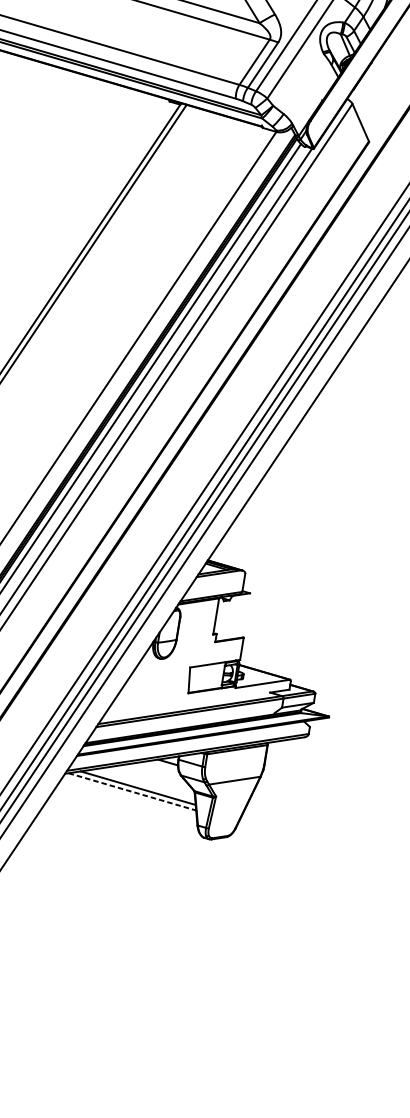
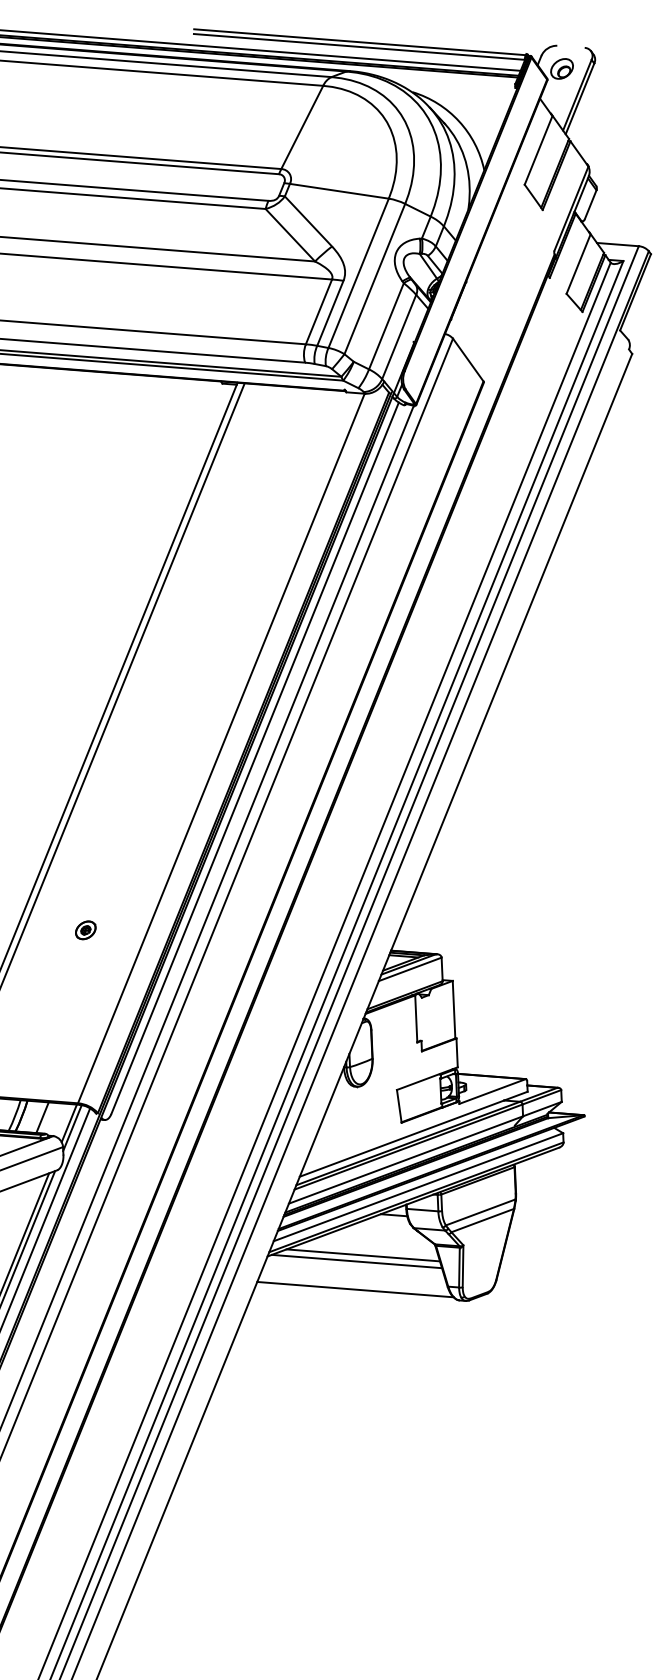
line: (303, 84) -> (386, 326), added
line: (312, 93) -> (399, 336), added
line: (218, 577) -> (409, 969), added
line: (246, 615) -> (453, 1009), added
line: (185, 705) -> (401, 1138), added
line: (185, 721) -> (405, 1159), added
line: (191, 745) -> (418, 1187), added
line: (234, 774) -> (480, 1212), added
line: (132, 791) -> (357, 1261), dashed -> solid
line: (126, 812) -> (355, 1289), added

